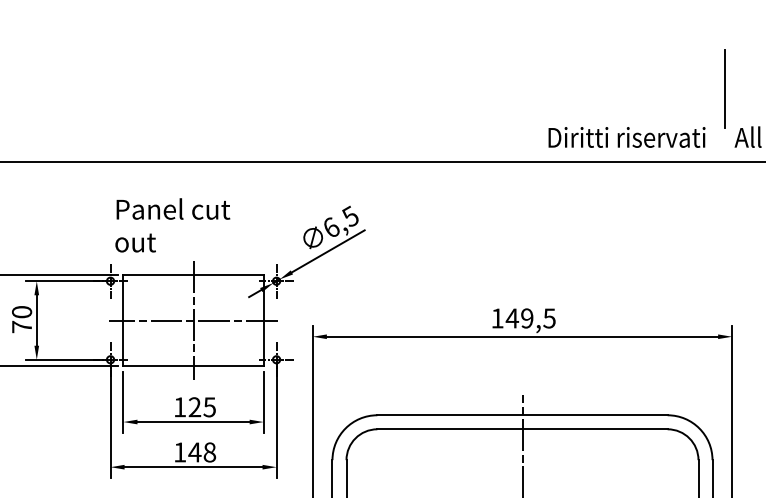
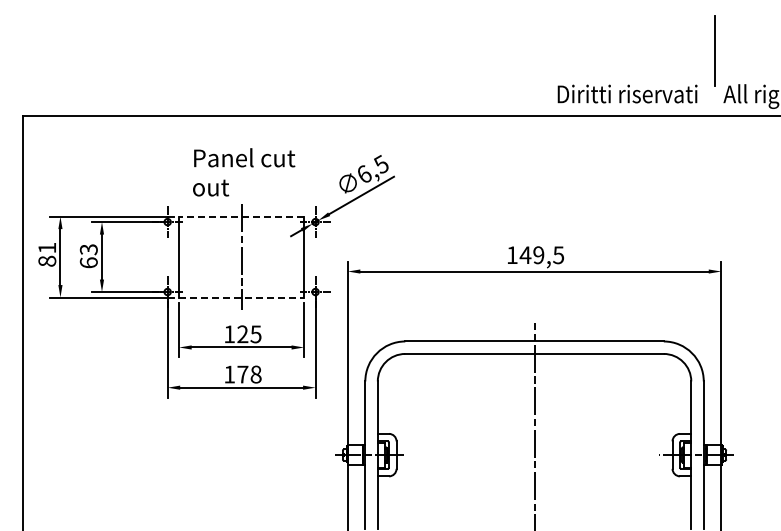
text: (173, 225) -> (244, 172), moved
line: (193, 274) -> (241, 216), solid -> dashed
text: (21, 319) -> (88, 256), 70 -> 63
line: (193, 320) -> (241, 257), removed
line: (194, 365) -> (242, 297), solid -> dashed
text: (194, 452) -> (242, 374), 148 -> 178

